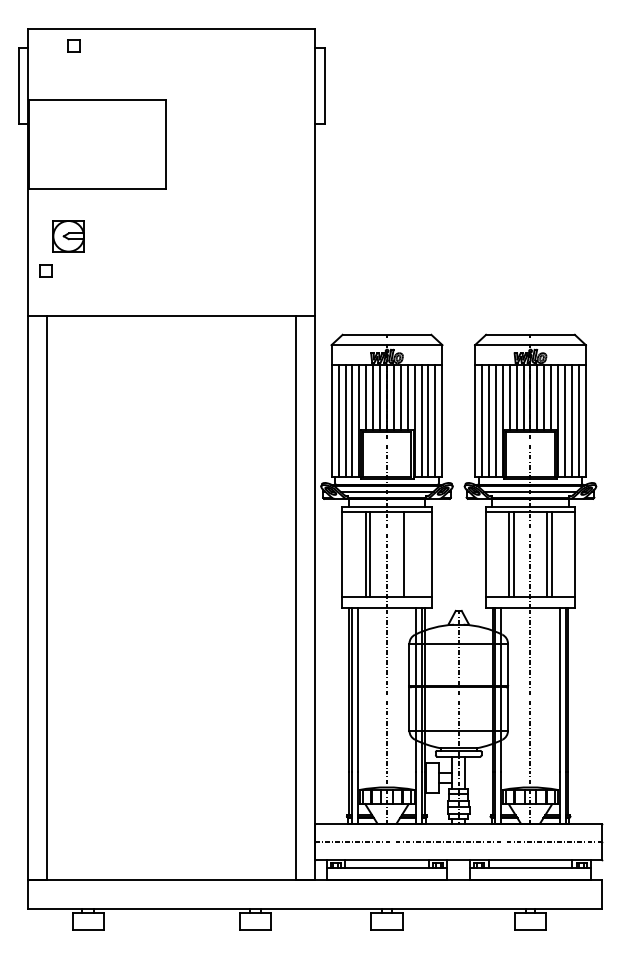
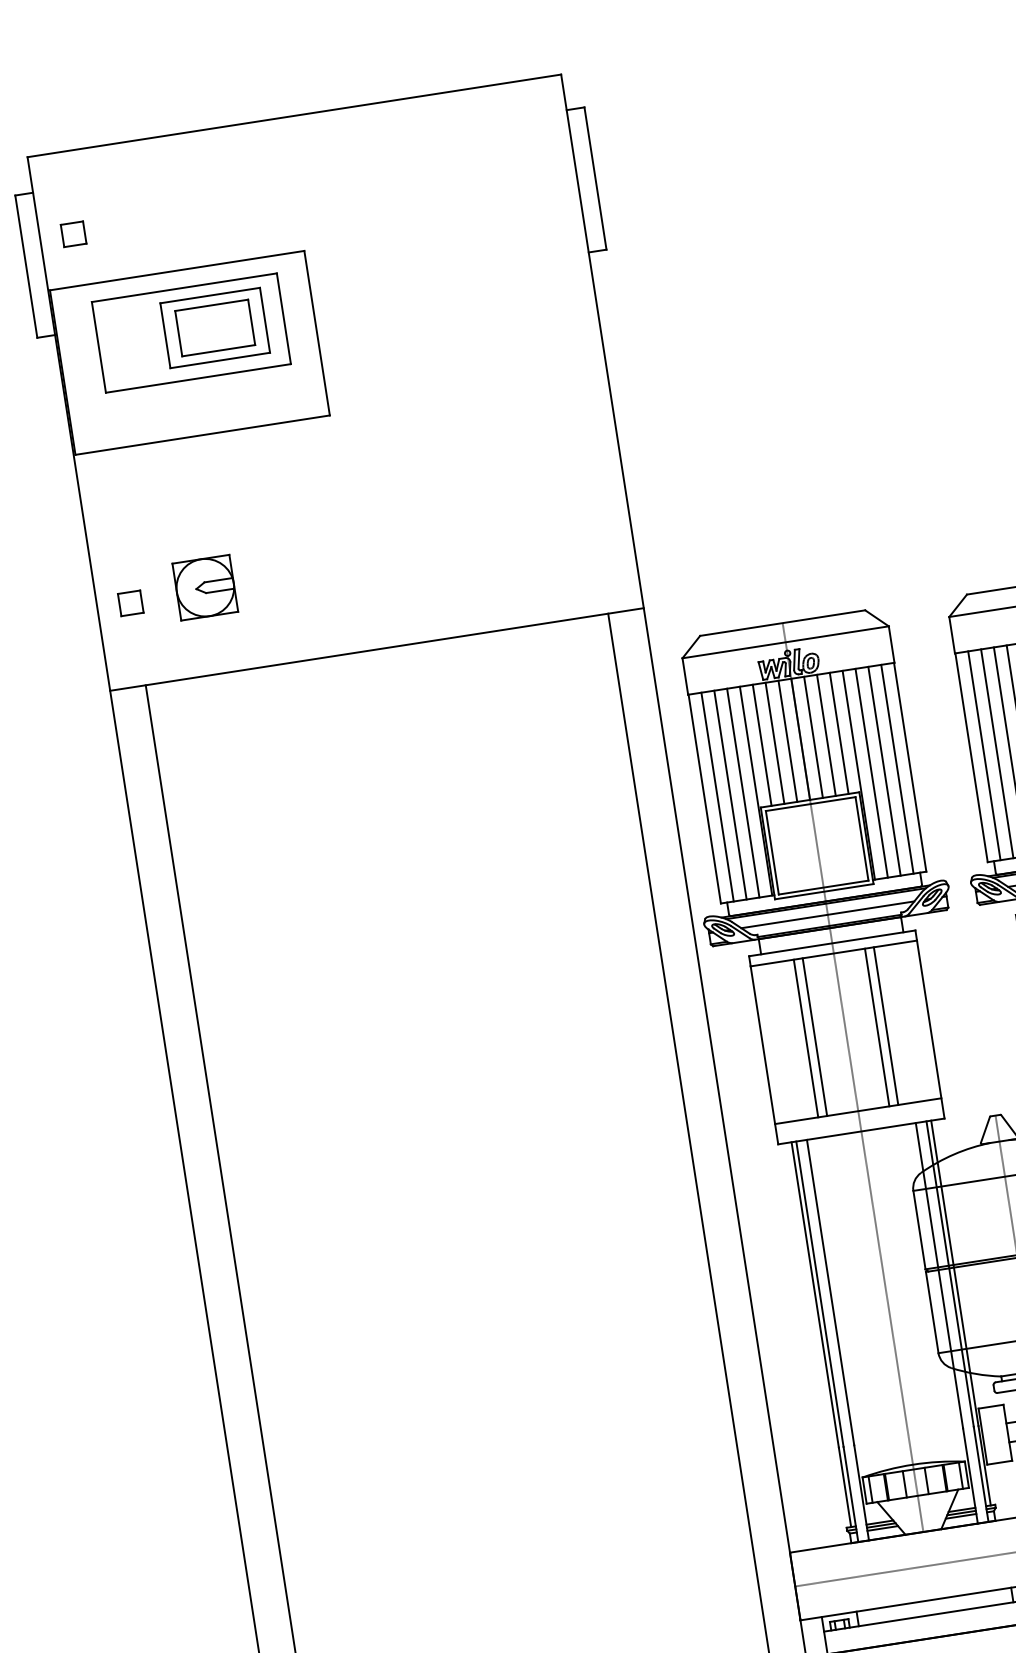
part: (73, 45) -> (72, 233), moved
part: (99, 134) -> (190, 333), added
part: (68, 236) -> (205, 588), moved
line: (408, 554) -> (885, 1025), added

